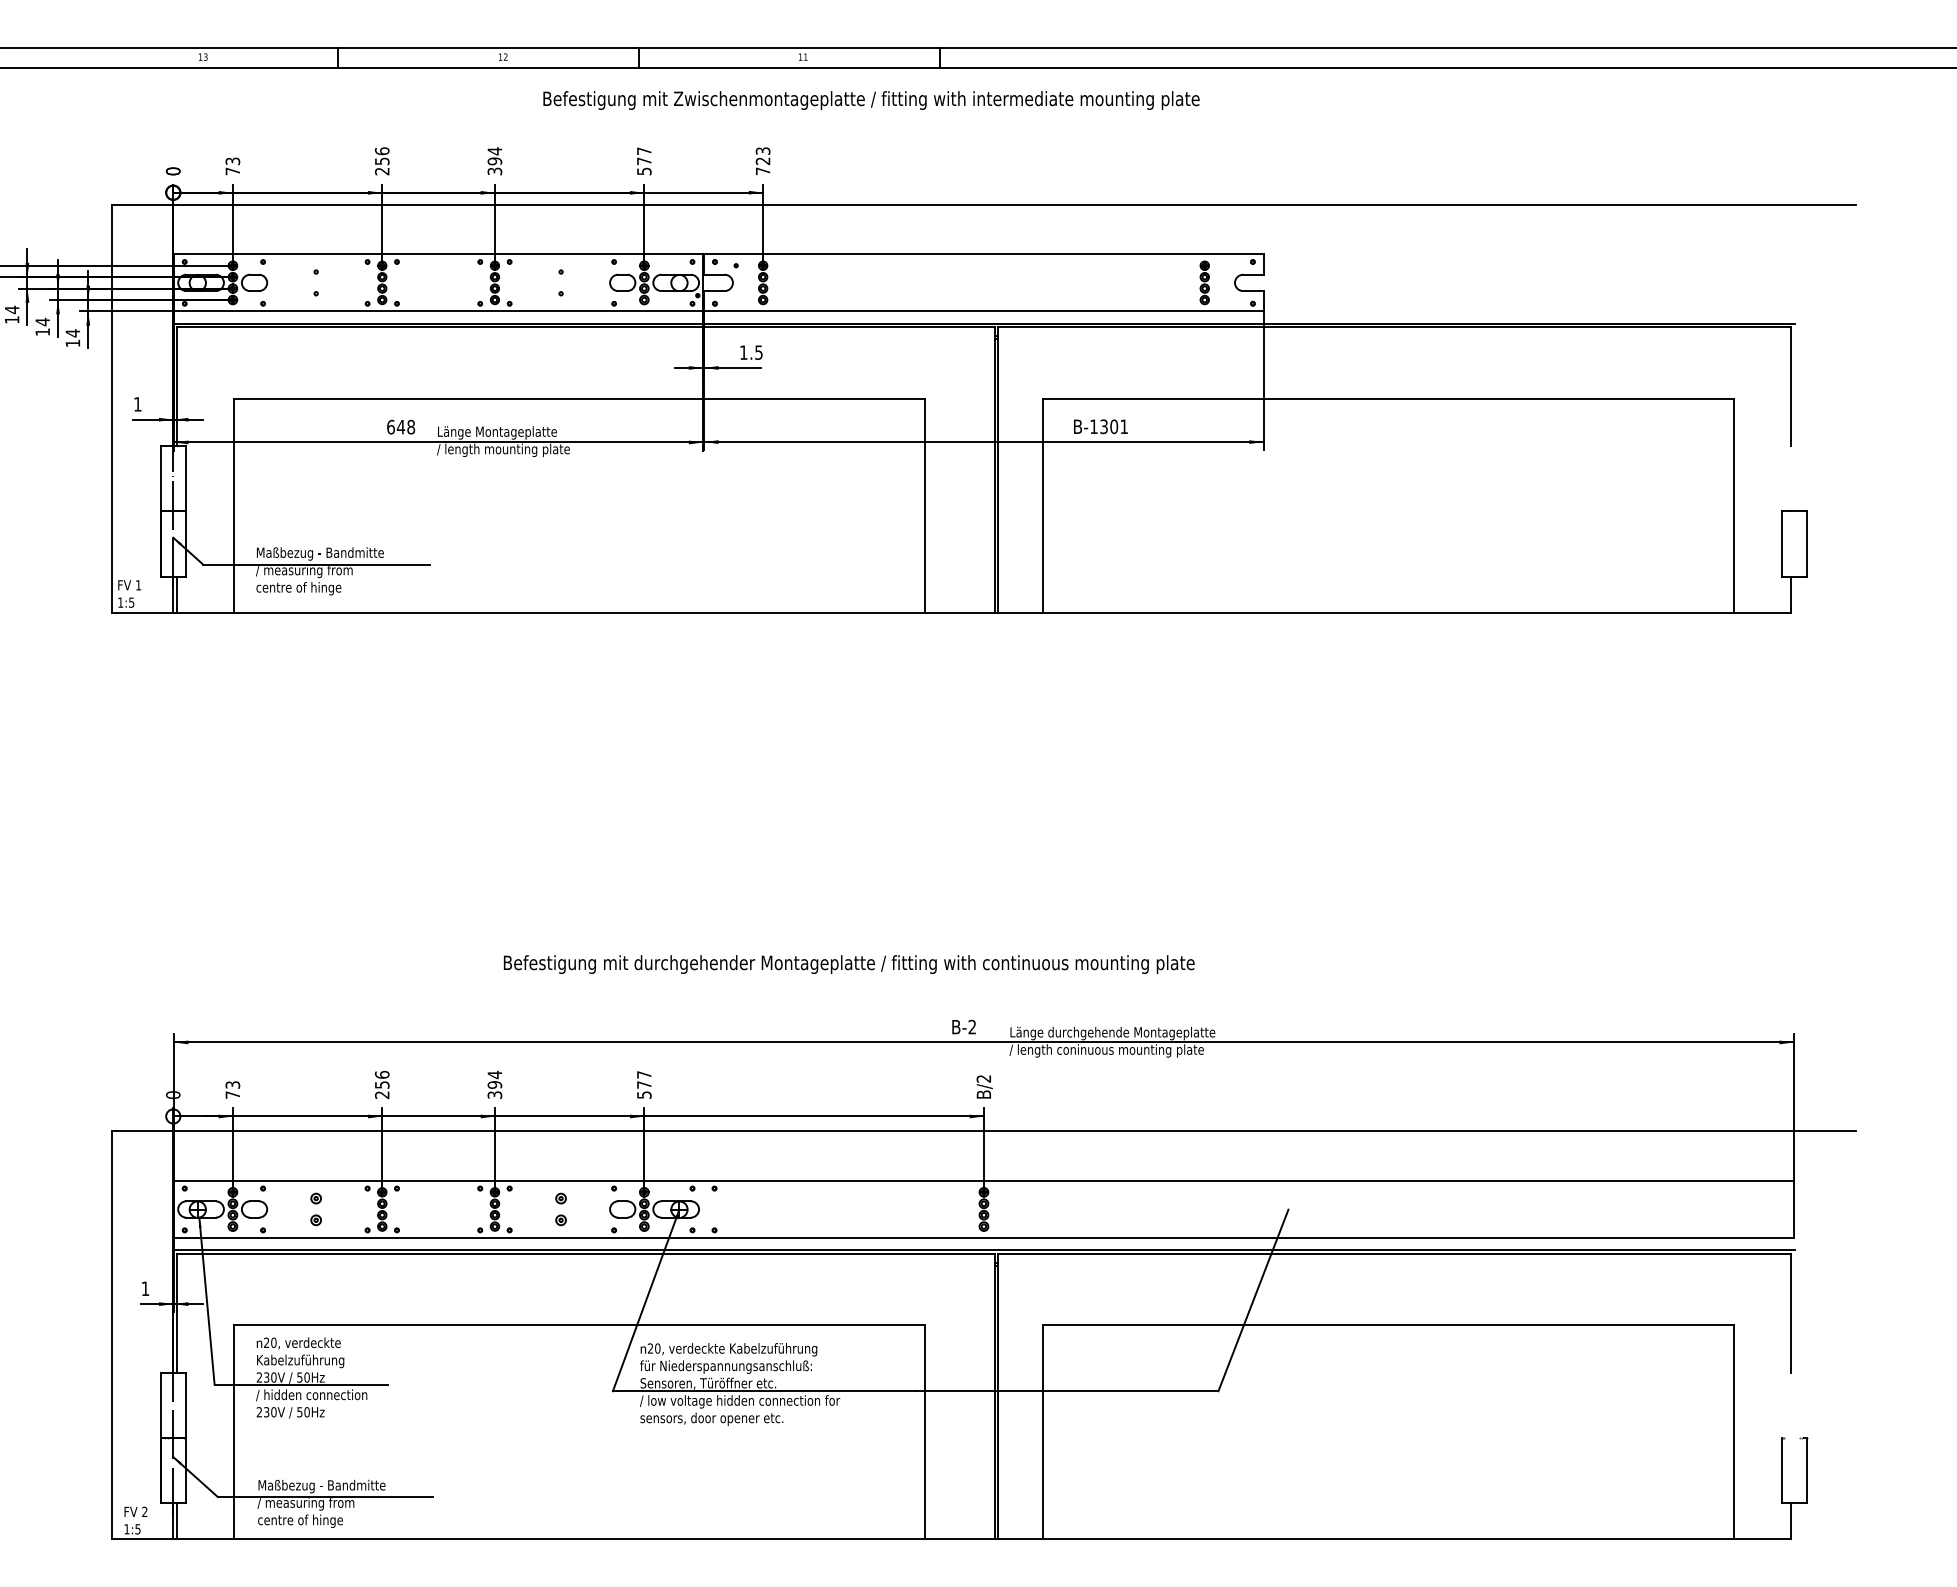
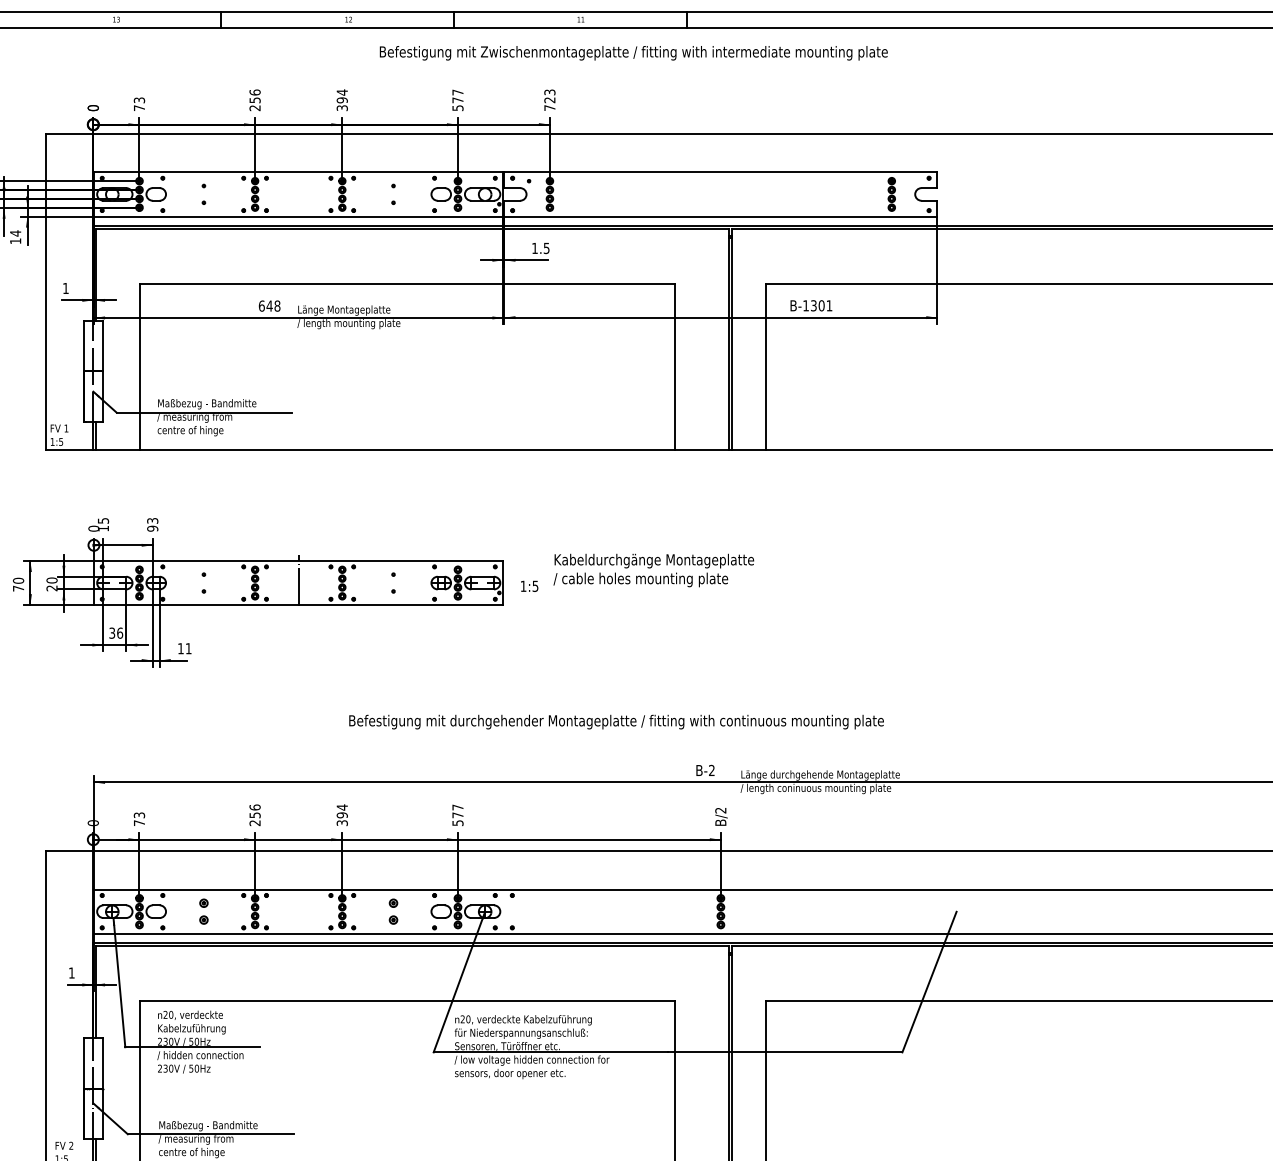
part: (547, 797) -> (383, 592), added

